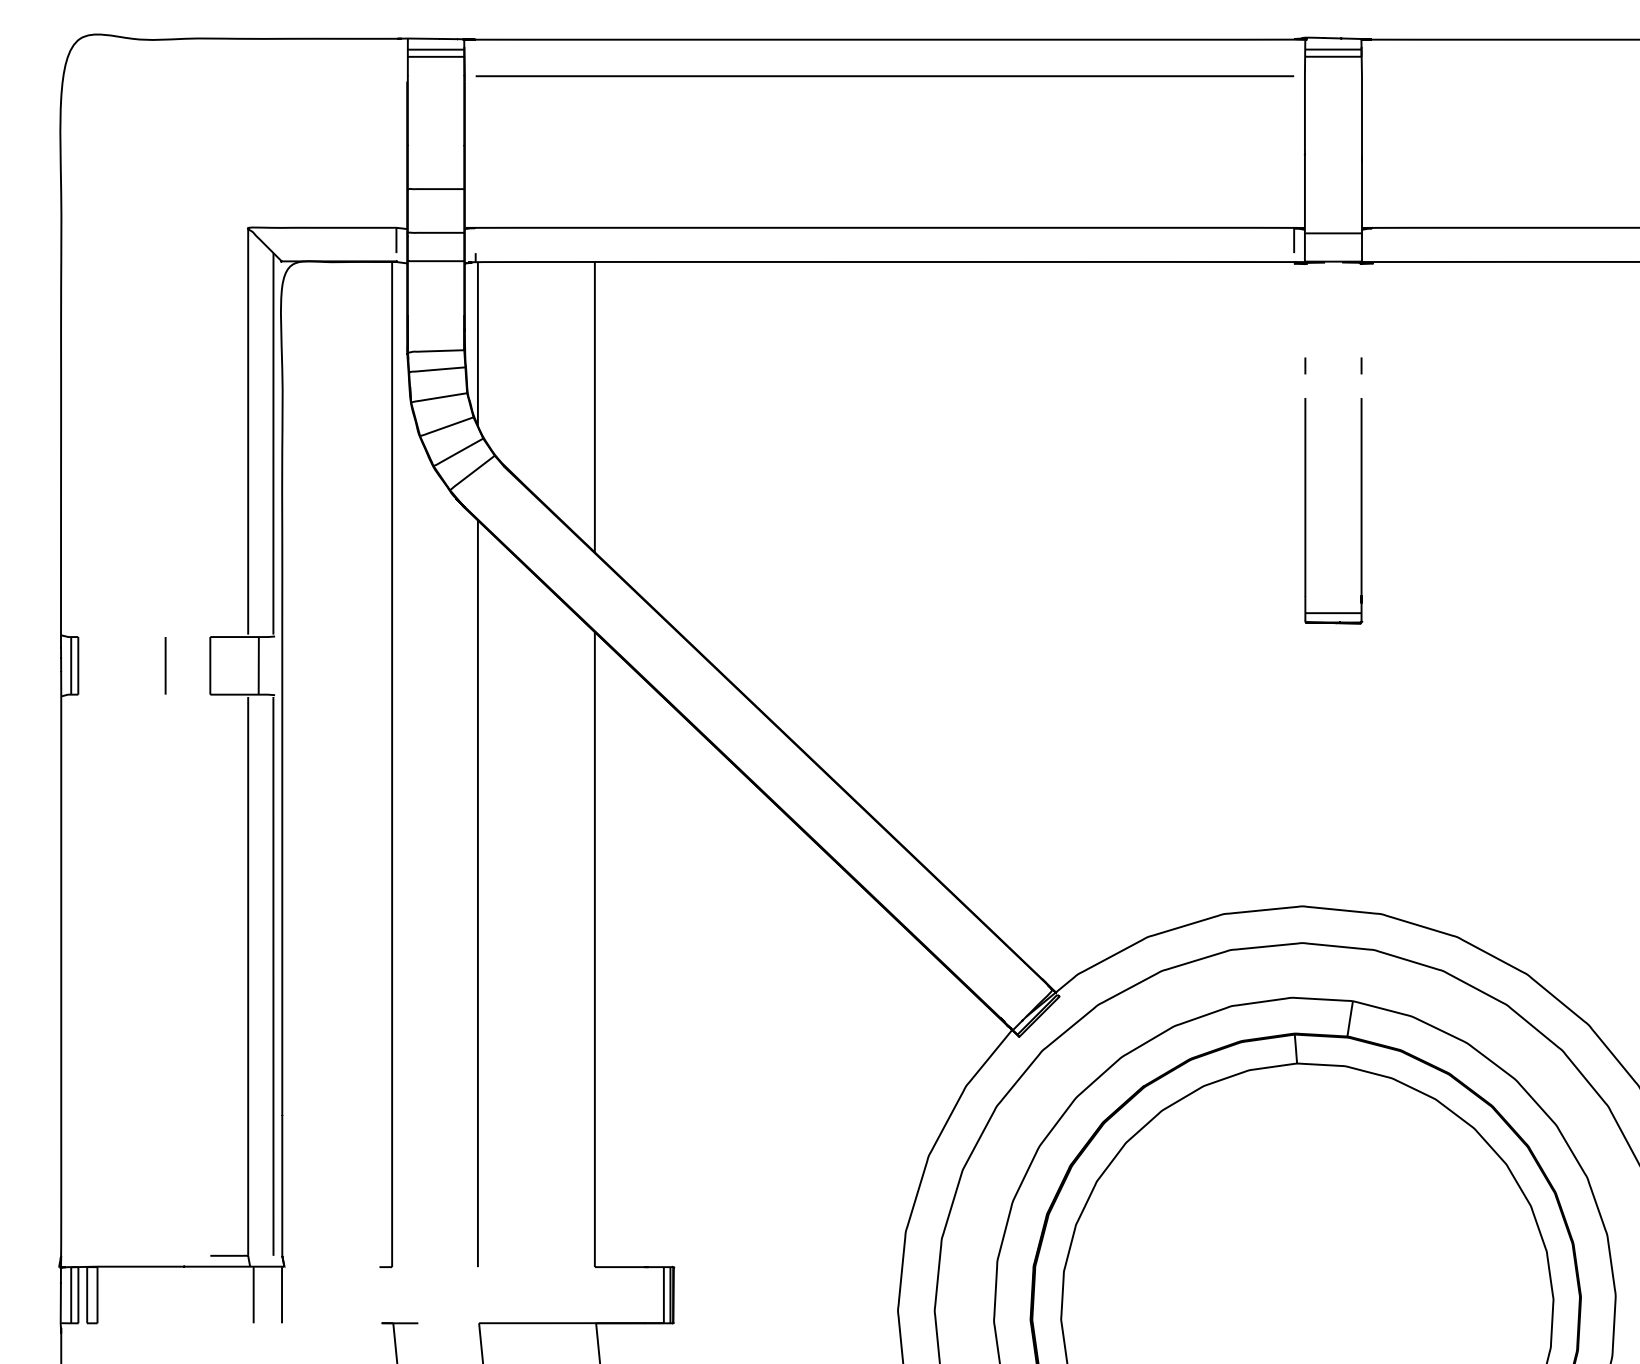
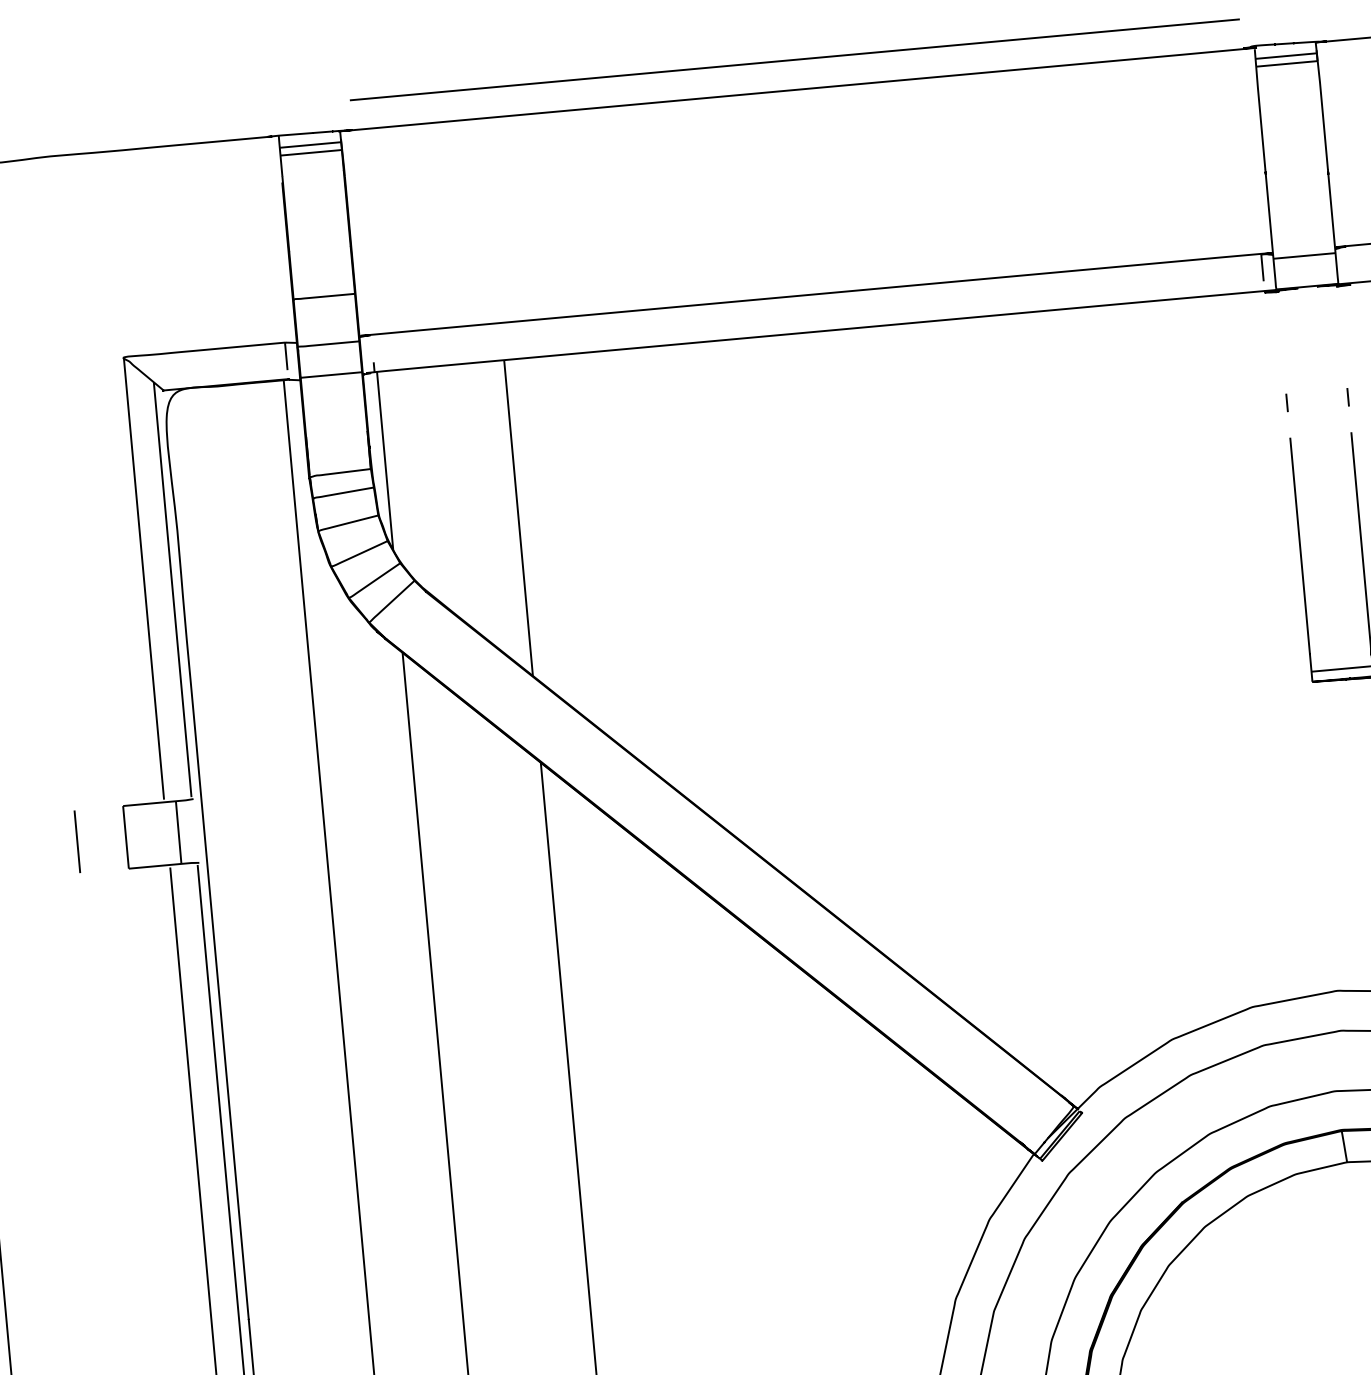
line: (884, 76) -> (794, 60), moved

